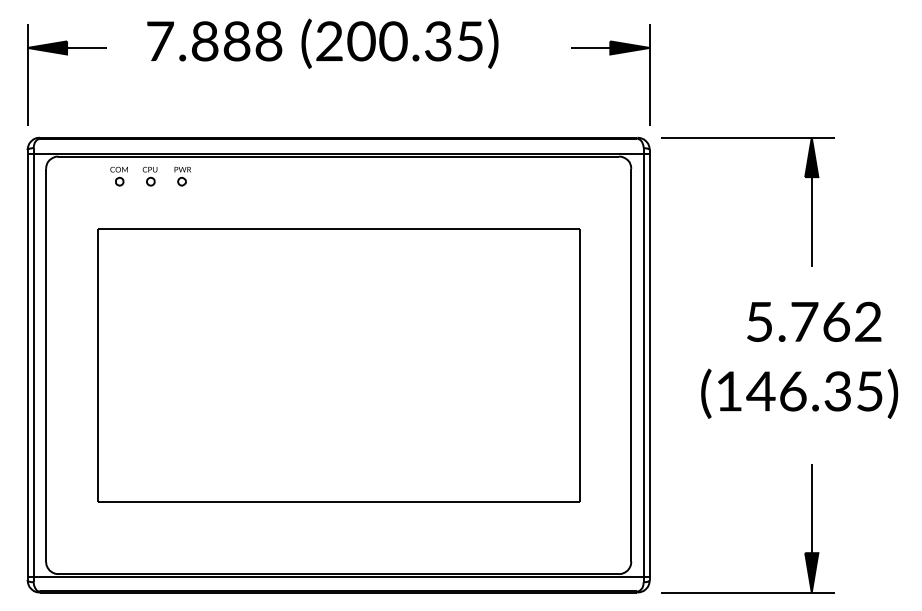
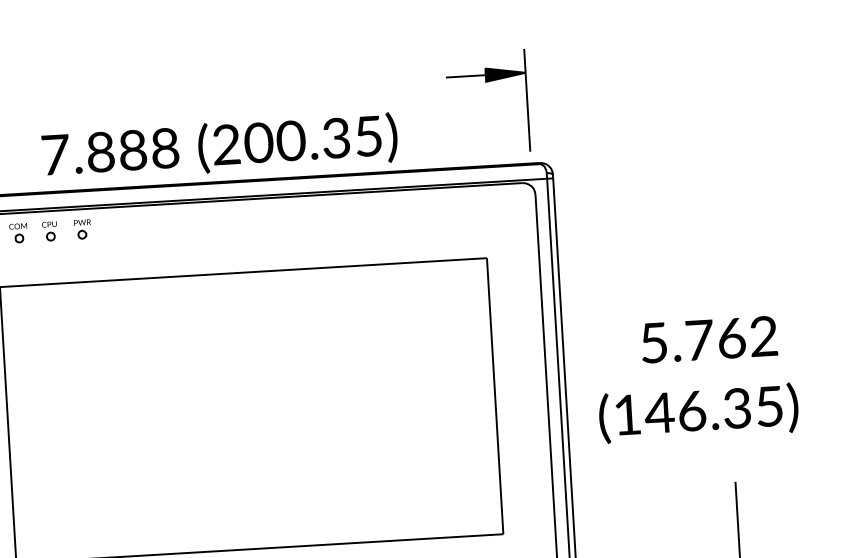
text: (322, 43) -> (219, 147), moved
part: (610, 55) -> (486, 82), moved
part: (804, 176) -> (710, 192), removed
text: (799, 359) -> (696, 378), moved

